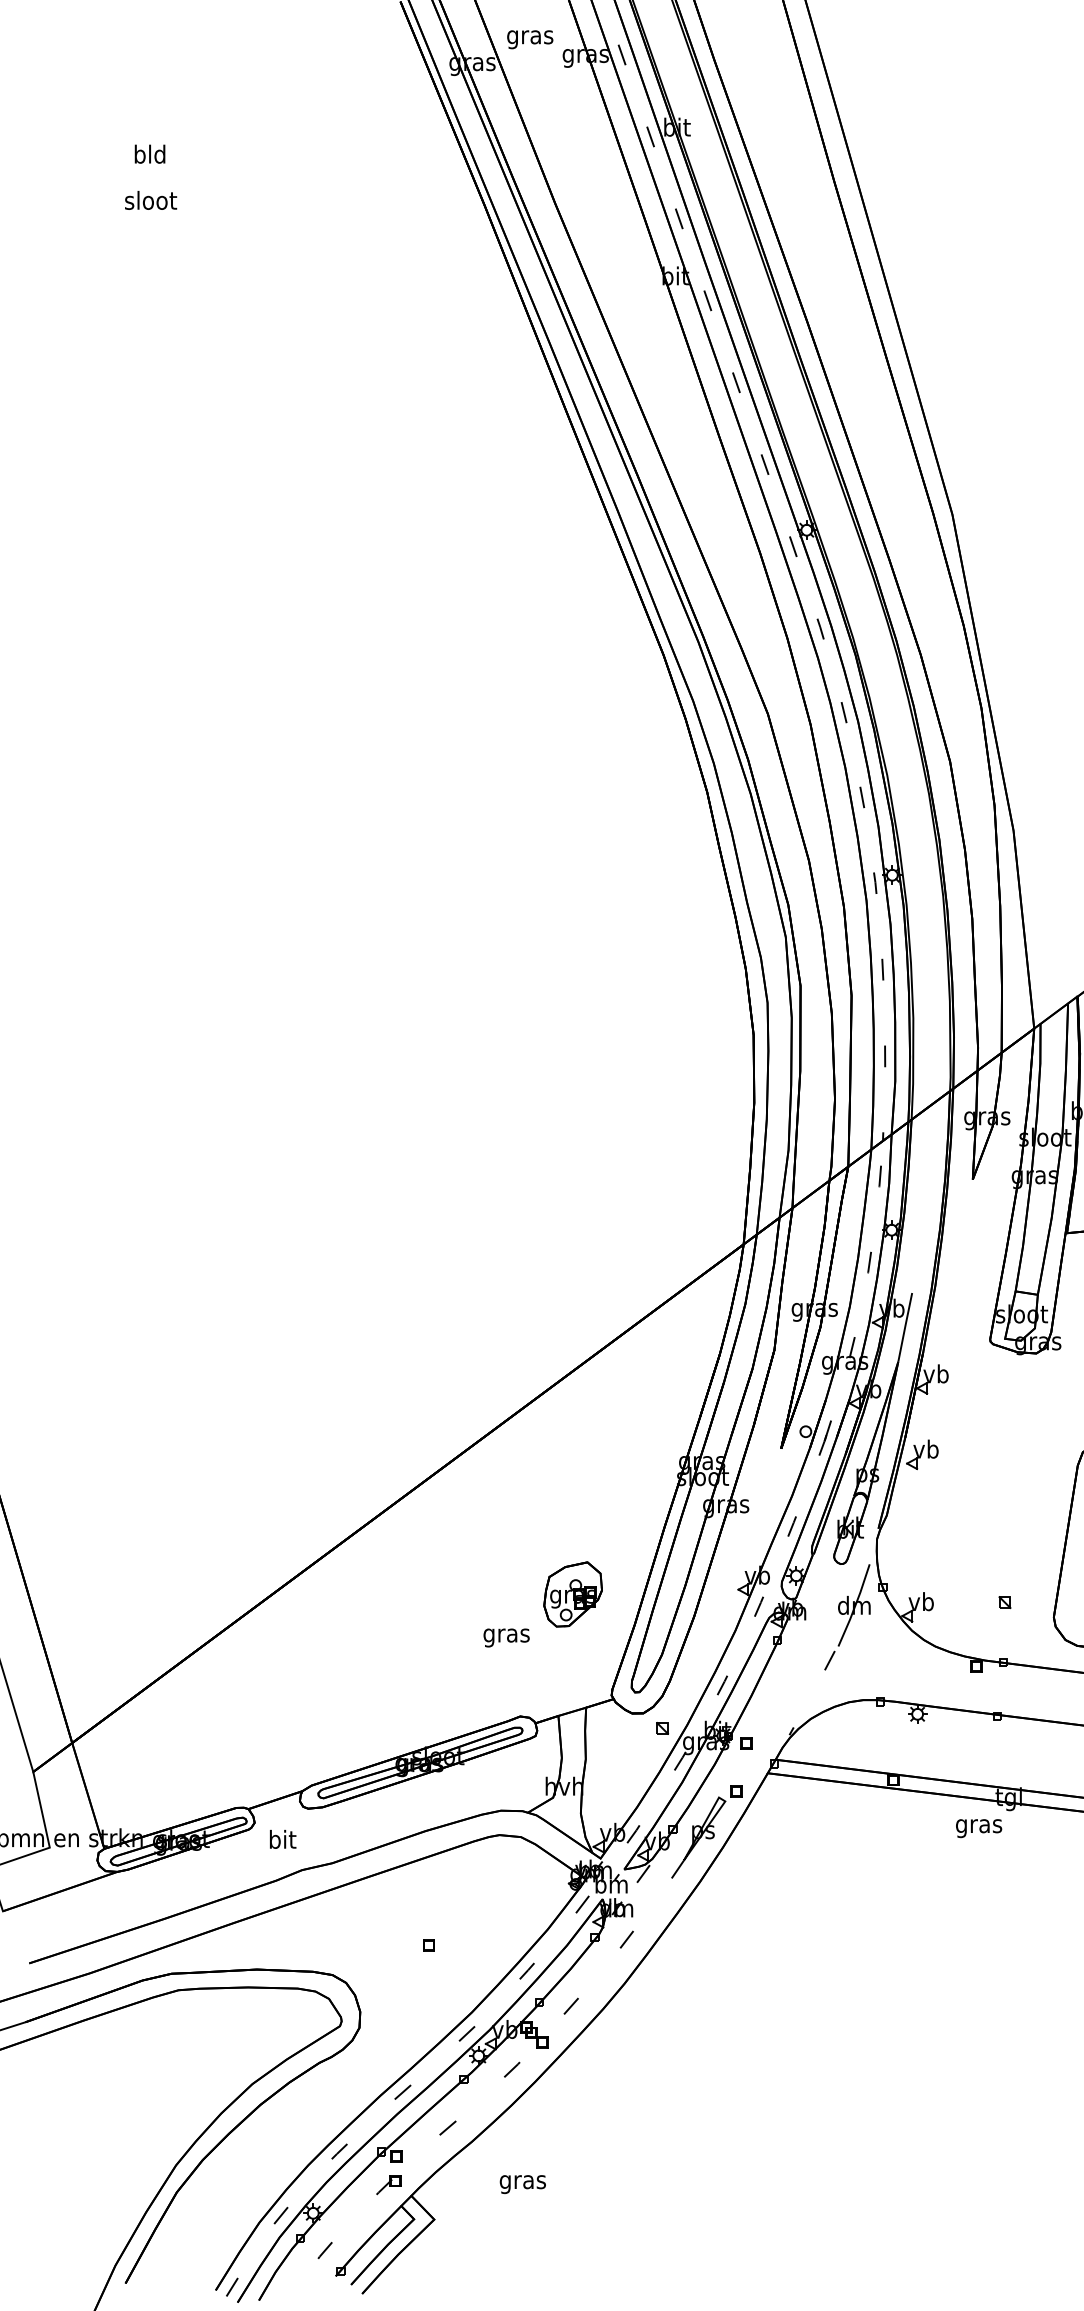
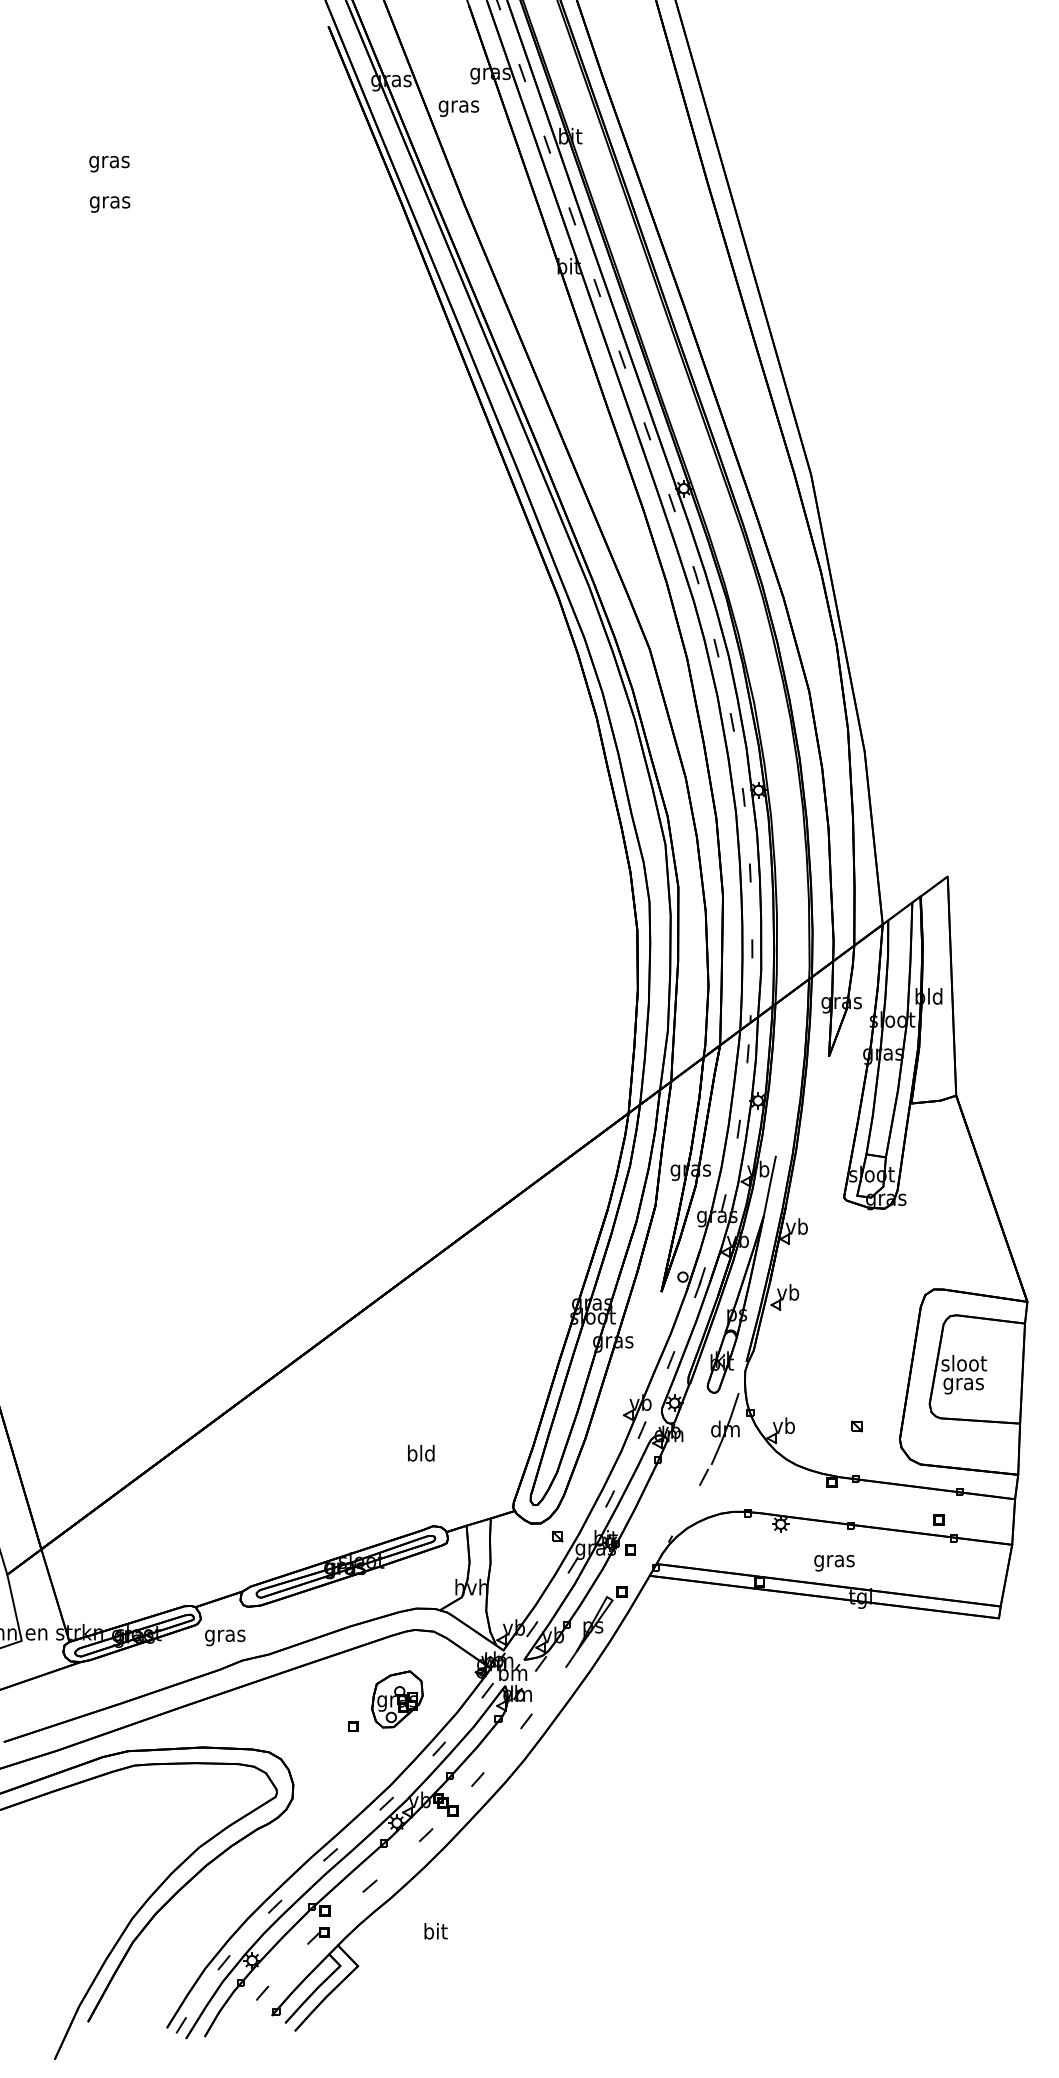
text: (529, 39) -> (458, 108), moved
text: (150, 156) -> (109, 161), bld -> gras
text: (151, 201) -> (110, 201), sloot -> gras
part: (573, 1594) -> (397, 1699), moved
text: (506, 1635) -> (421, 1455), gras -> bld
text: (979, 1828) -> (834, 1563), moved
text: (282, 1841) -> (225, 1635), bit -> gras
text: (522, 2182) -> (435, 1933), gras -> bit

